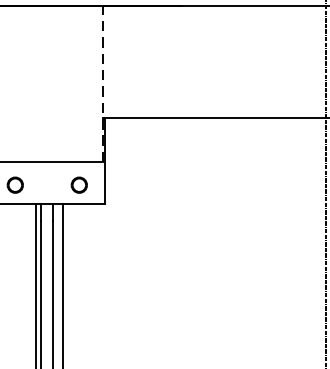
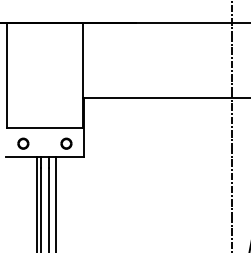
line: (103, 83) -> (82, 75), dashed -> solid

